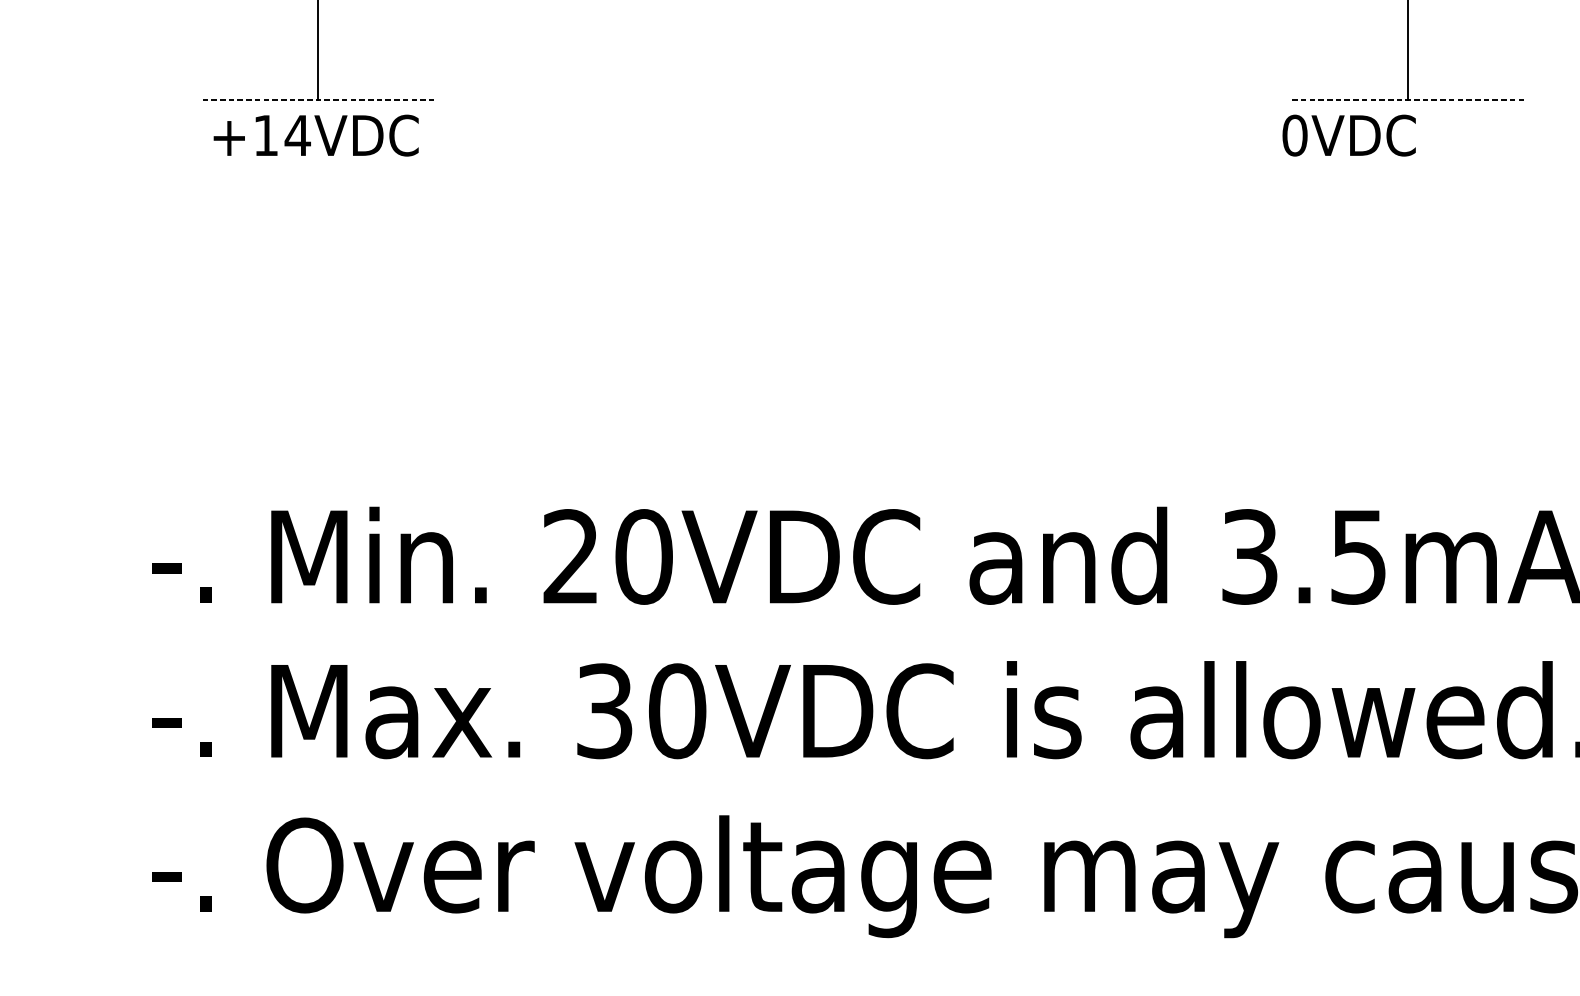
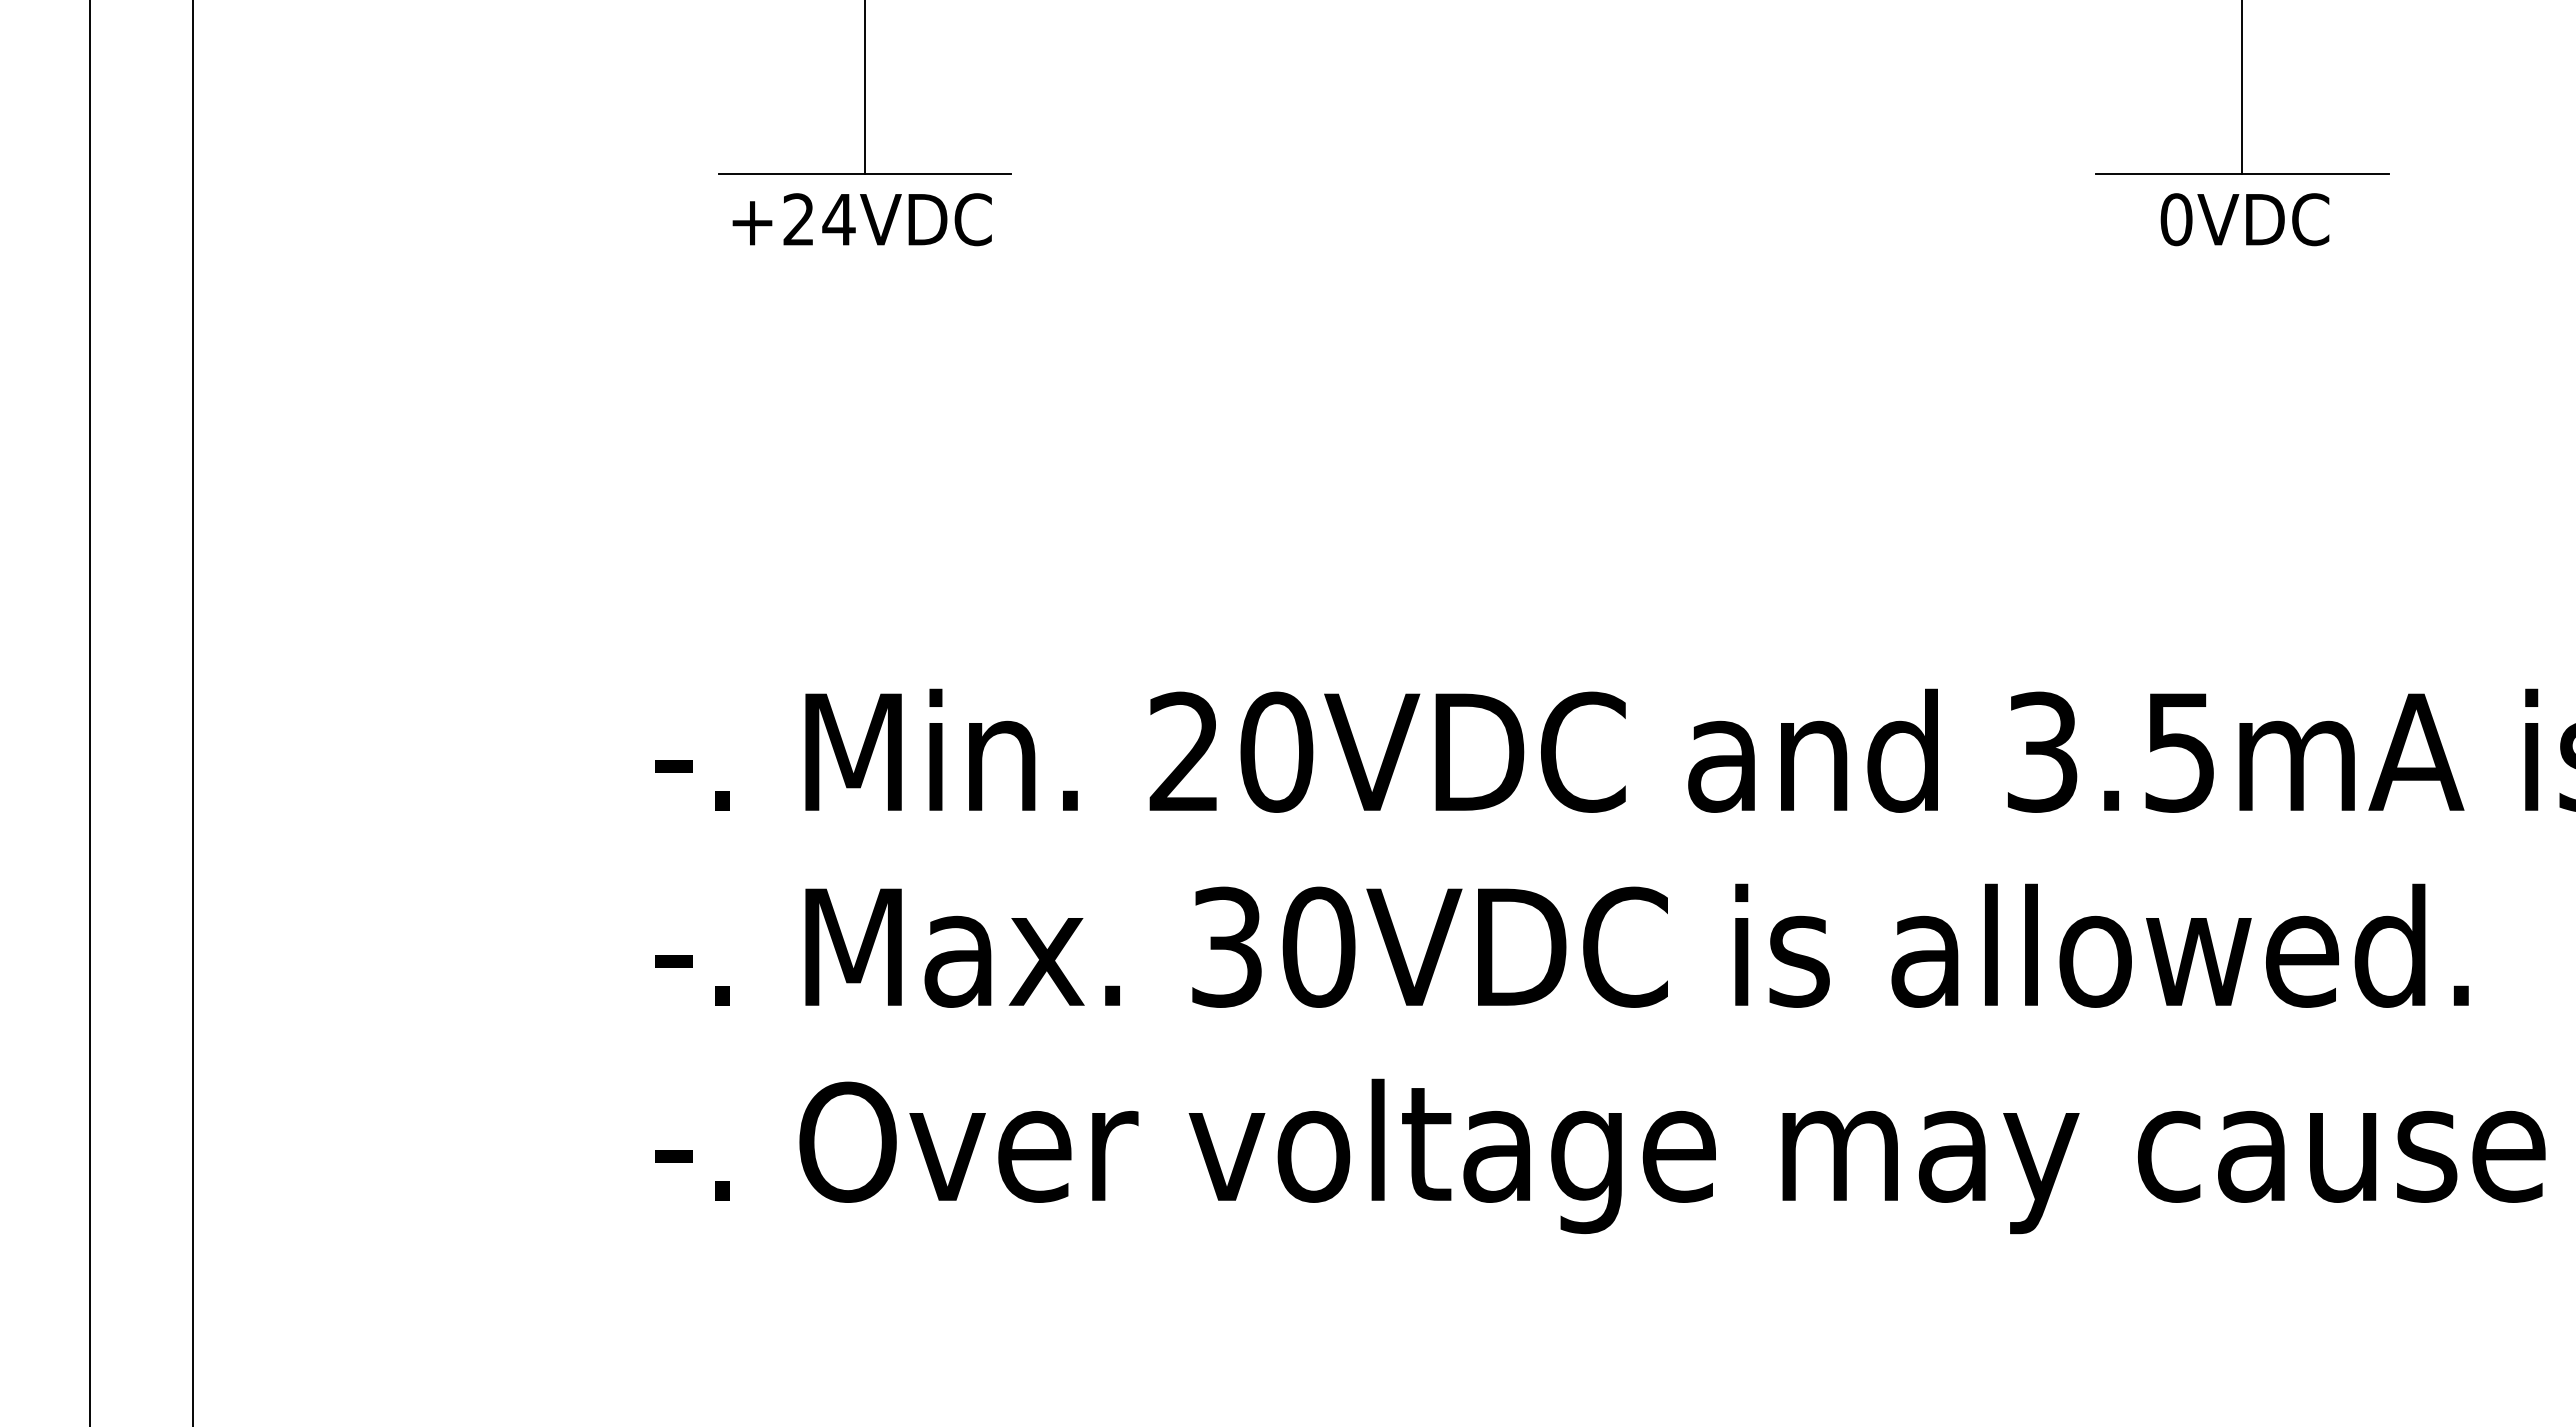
line: (318, 99) -> (865, 174), dashed -> solid
line: (1408, 99) -> (2242, 174), dashed -> solid
text: (265, 135) -> (798, 219), +14VDC -> +24VDC
text: (1348, 135) -> (2244, 219), moved

